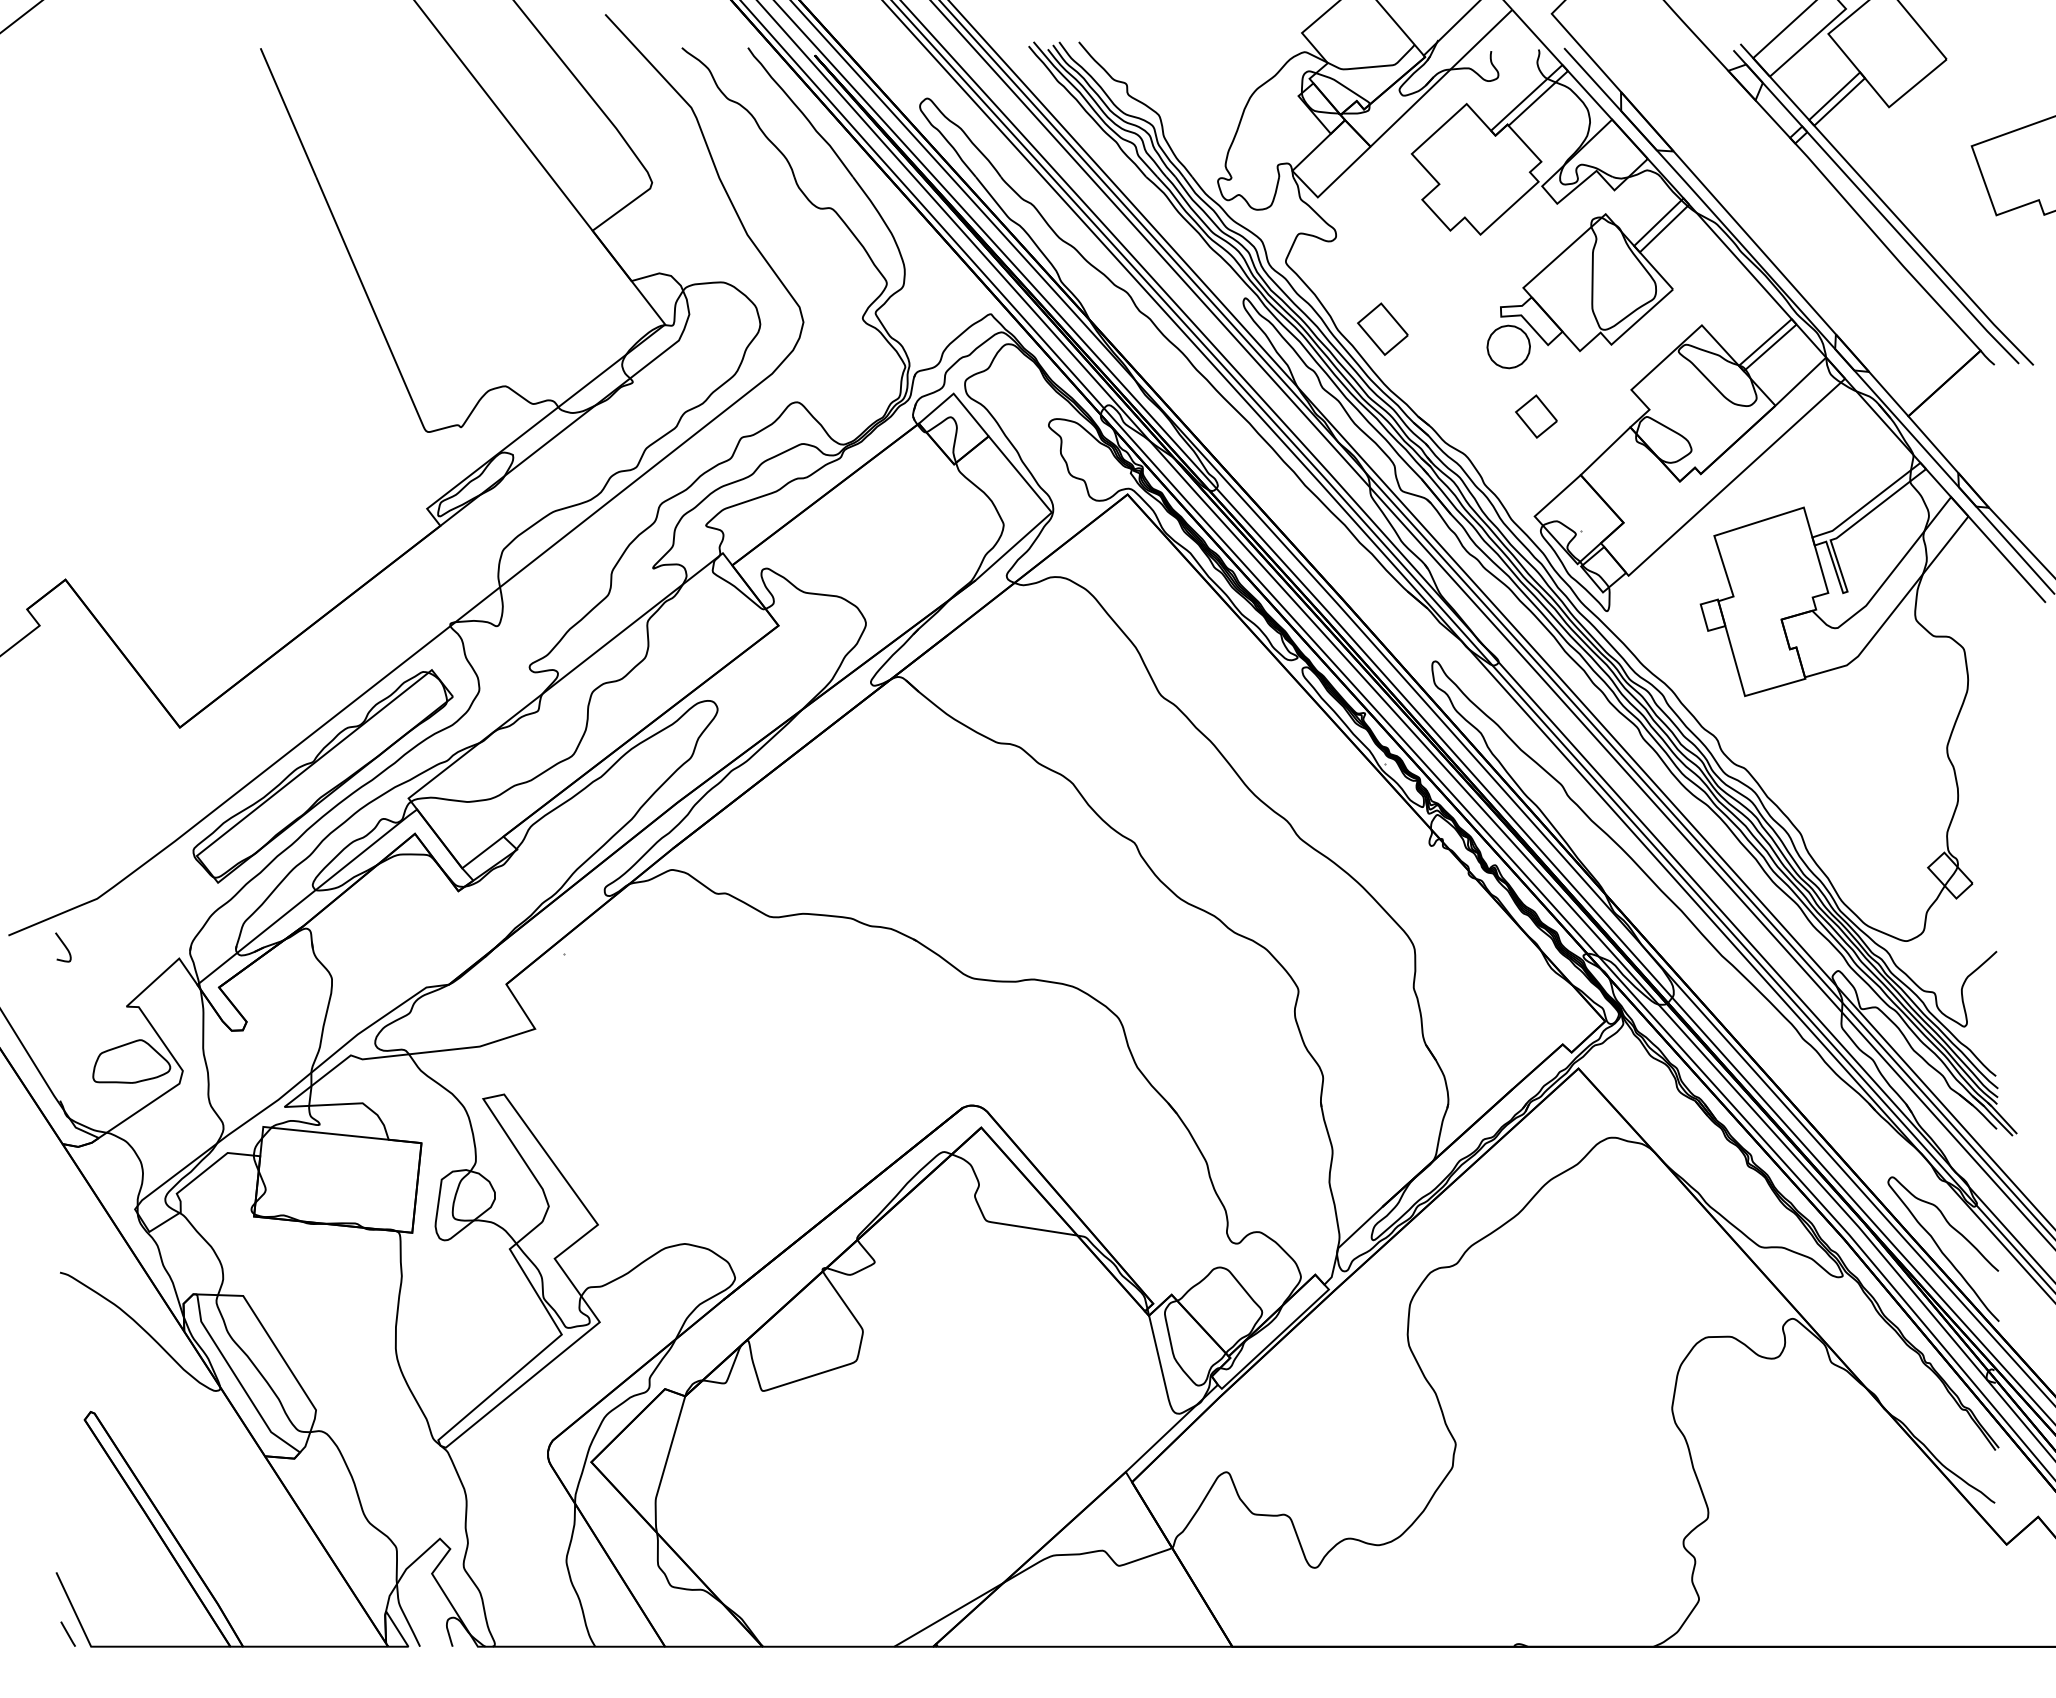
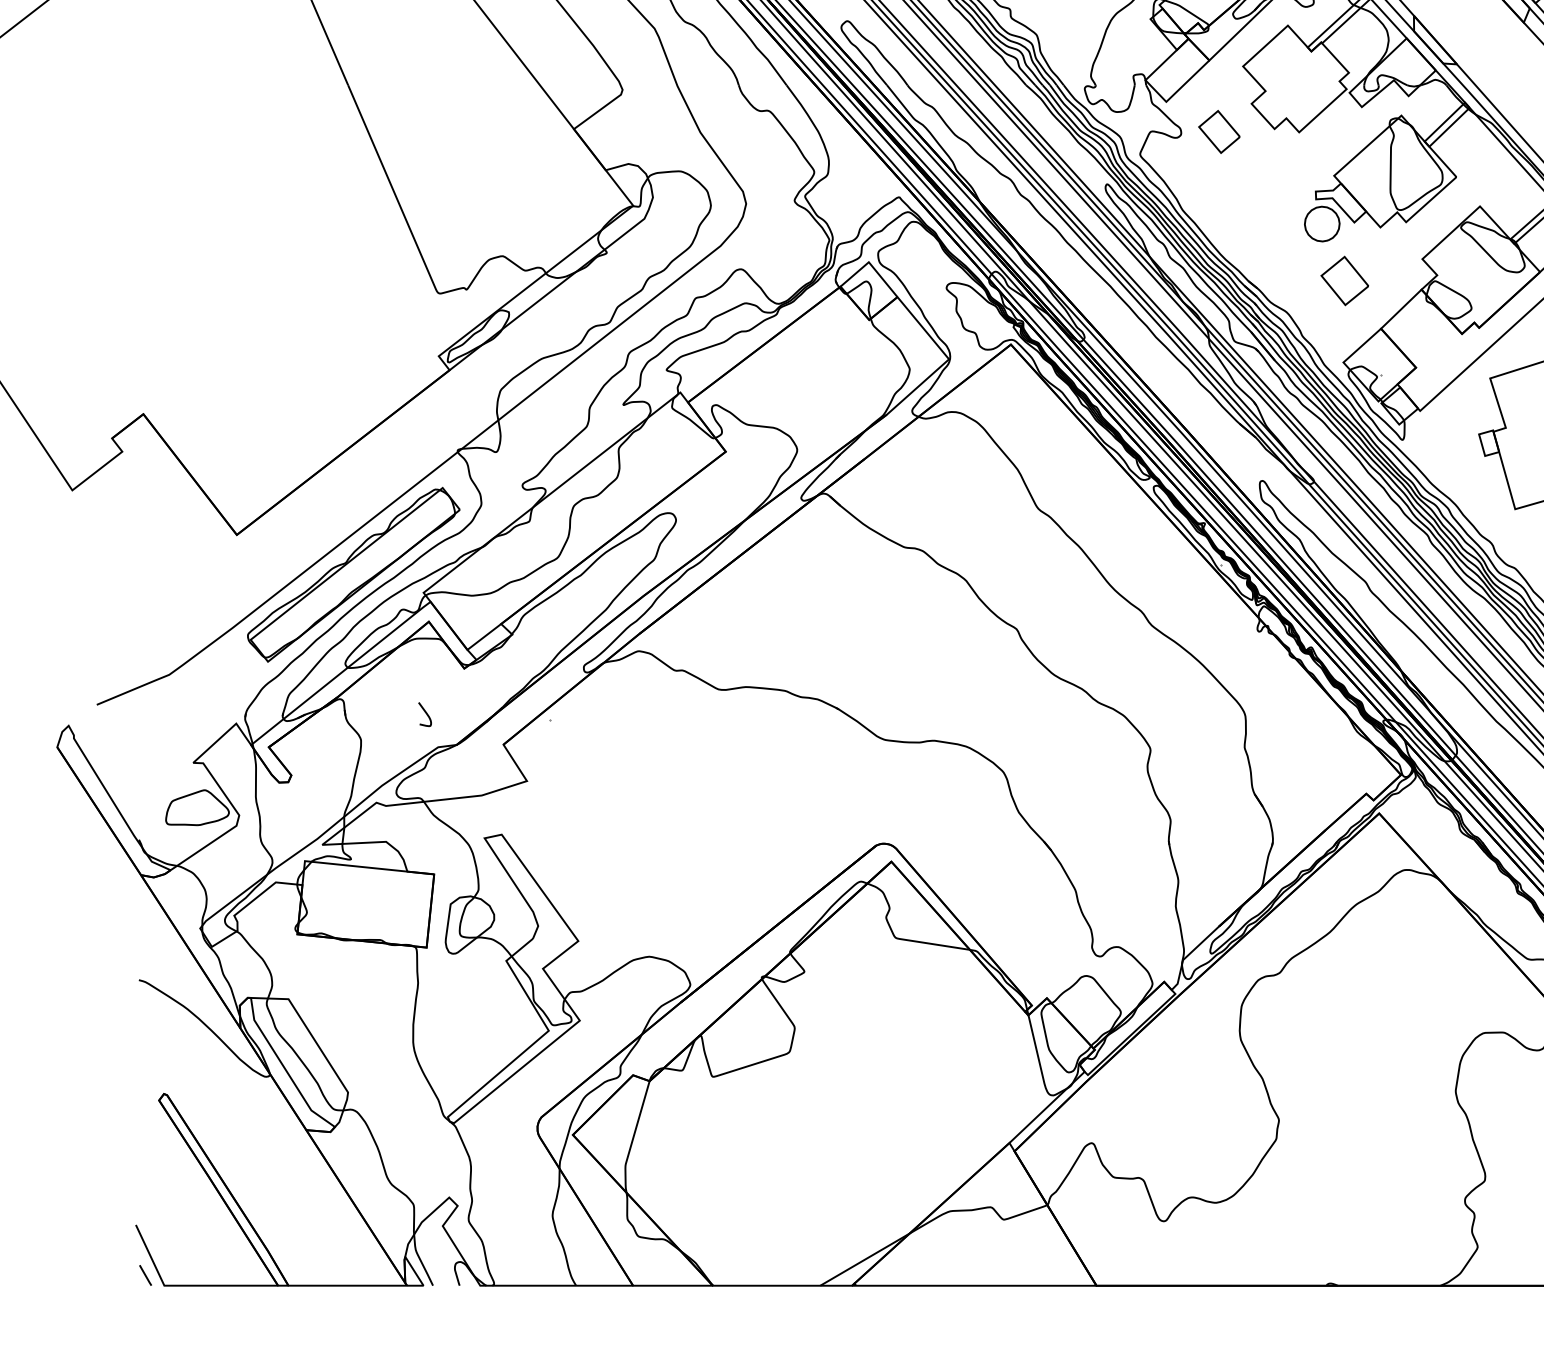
part: (1382, 328) -> (1219, 131), moved
part: (1536, 416) -> (1344, 280), size x1.4
curve: (64, 946) -> (426, 713), moved

